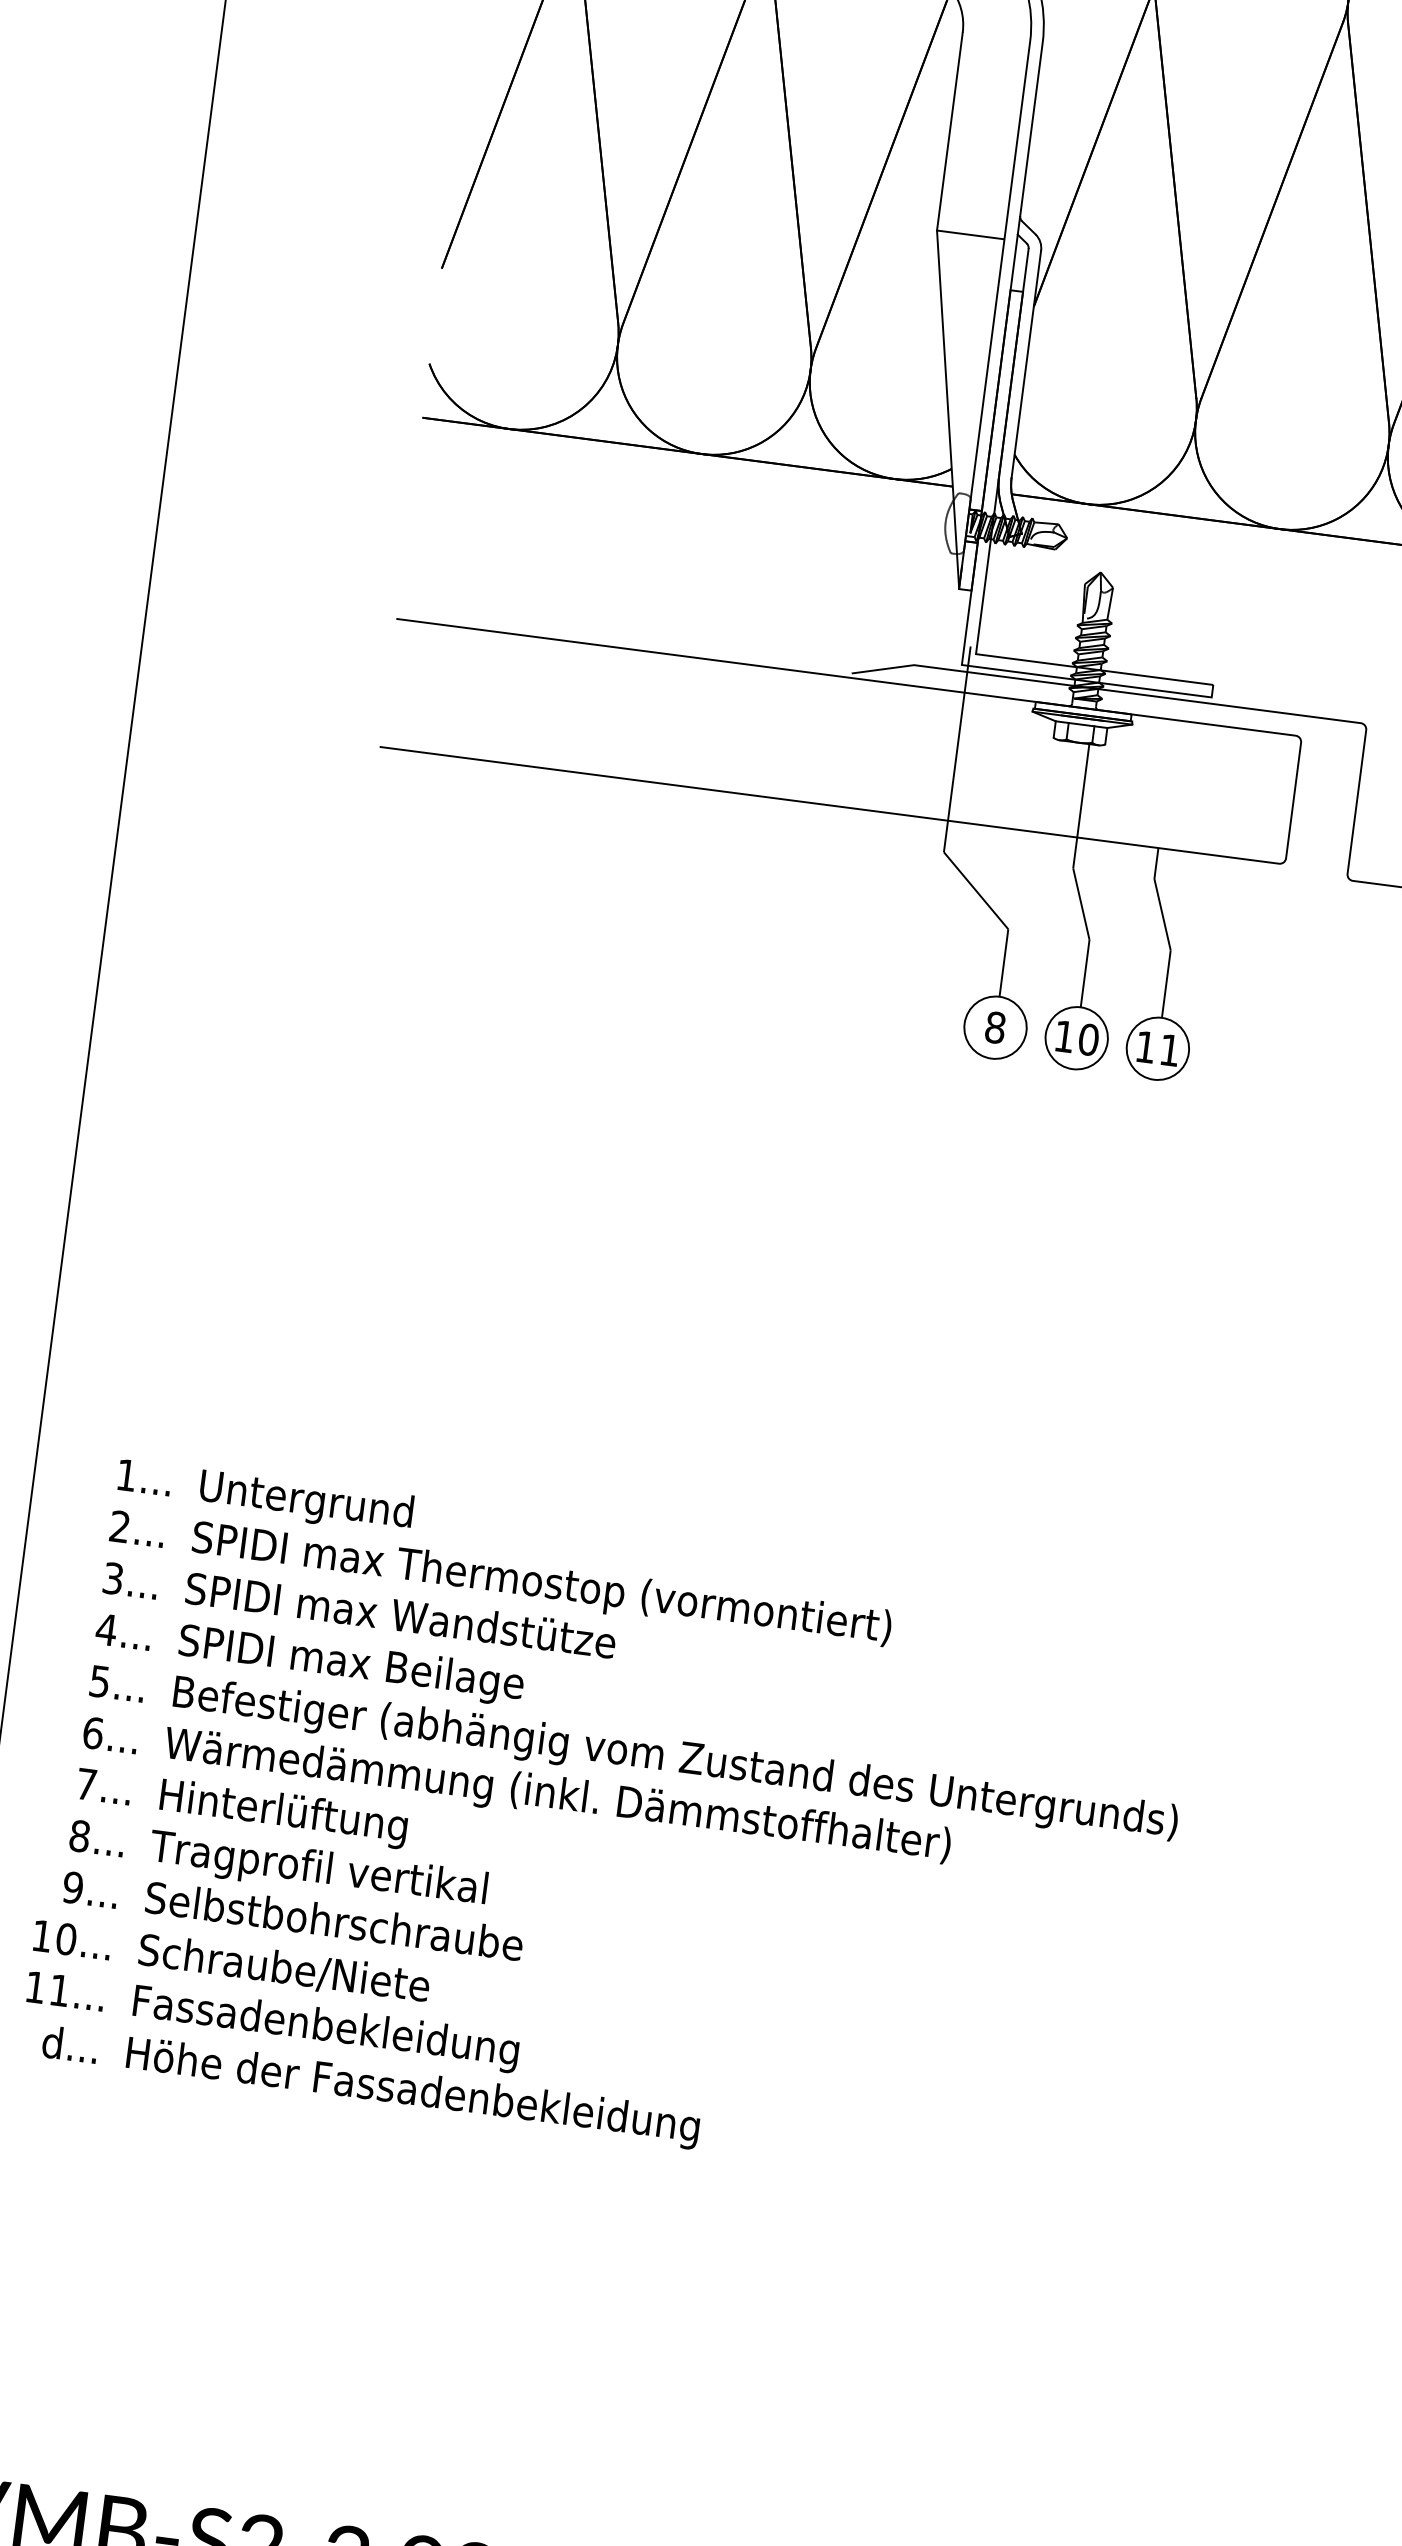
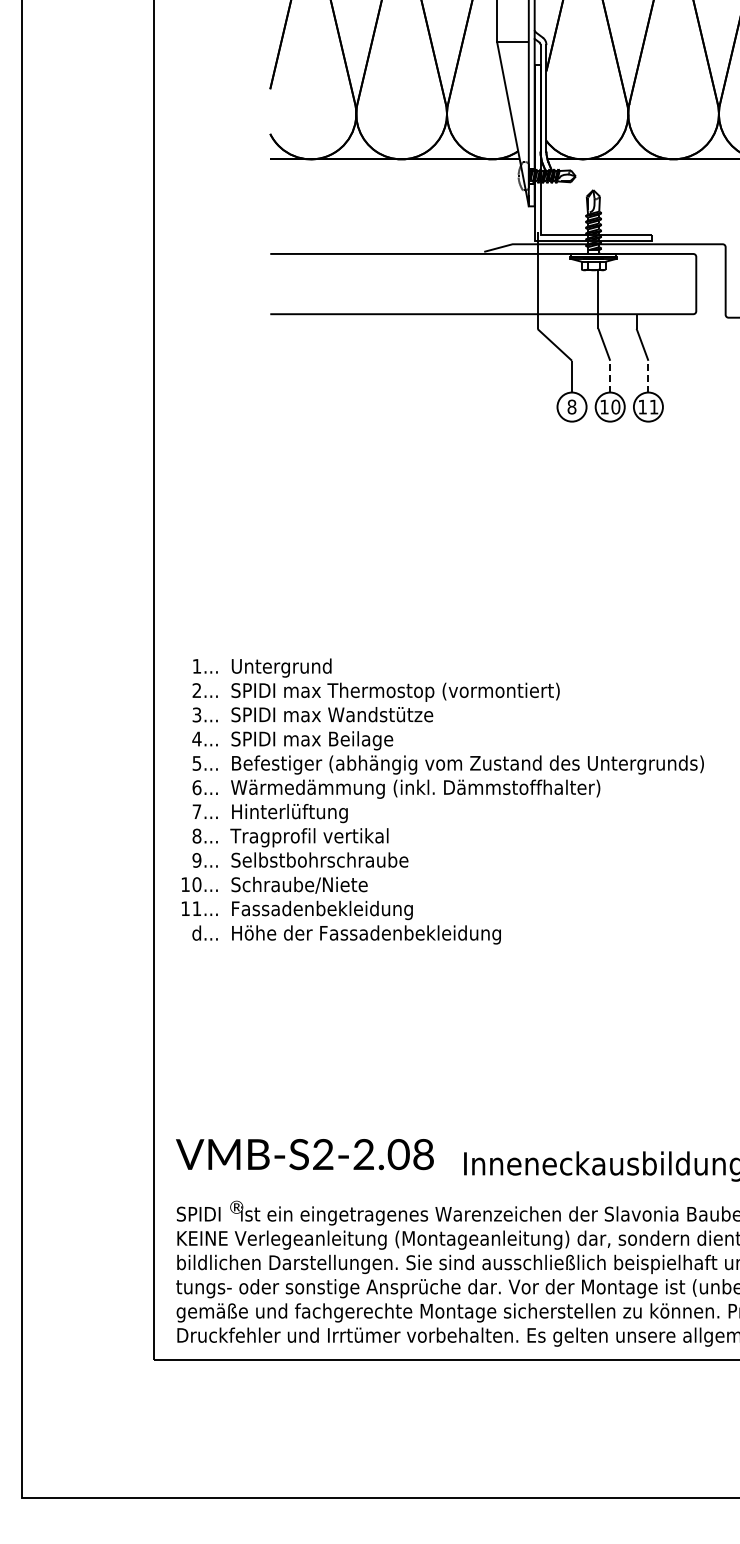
line: (1085, 973) -> (610, 376), solid -> dashed
line: (1166, 983) -> (648, 376), solid -> dashed

